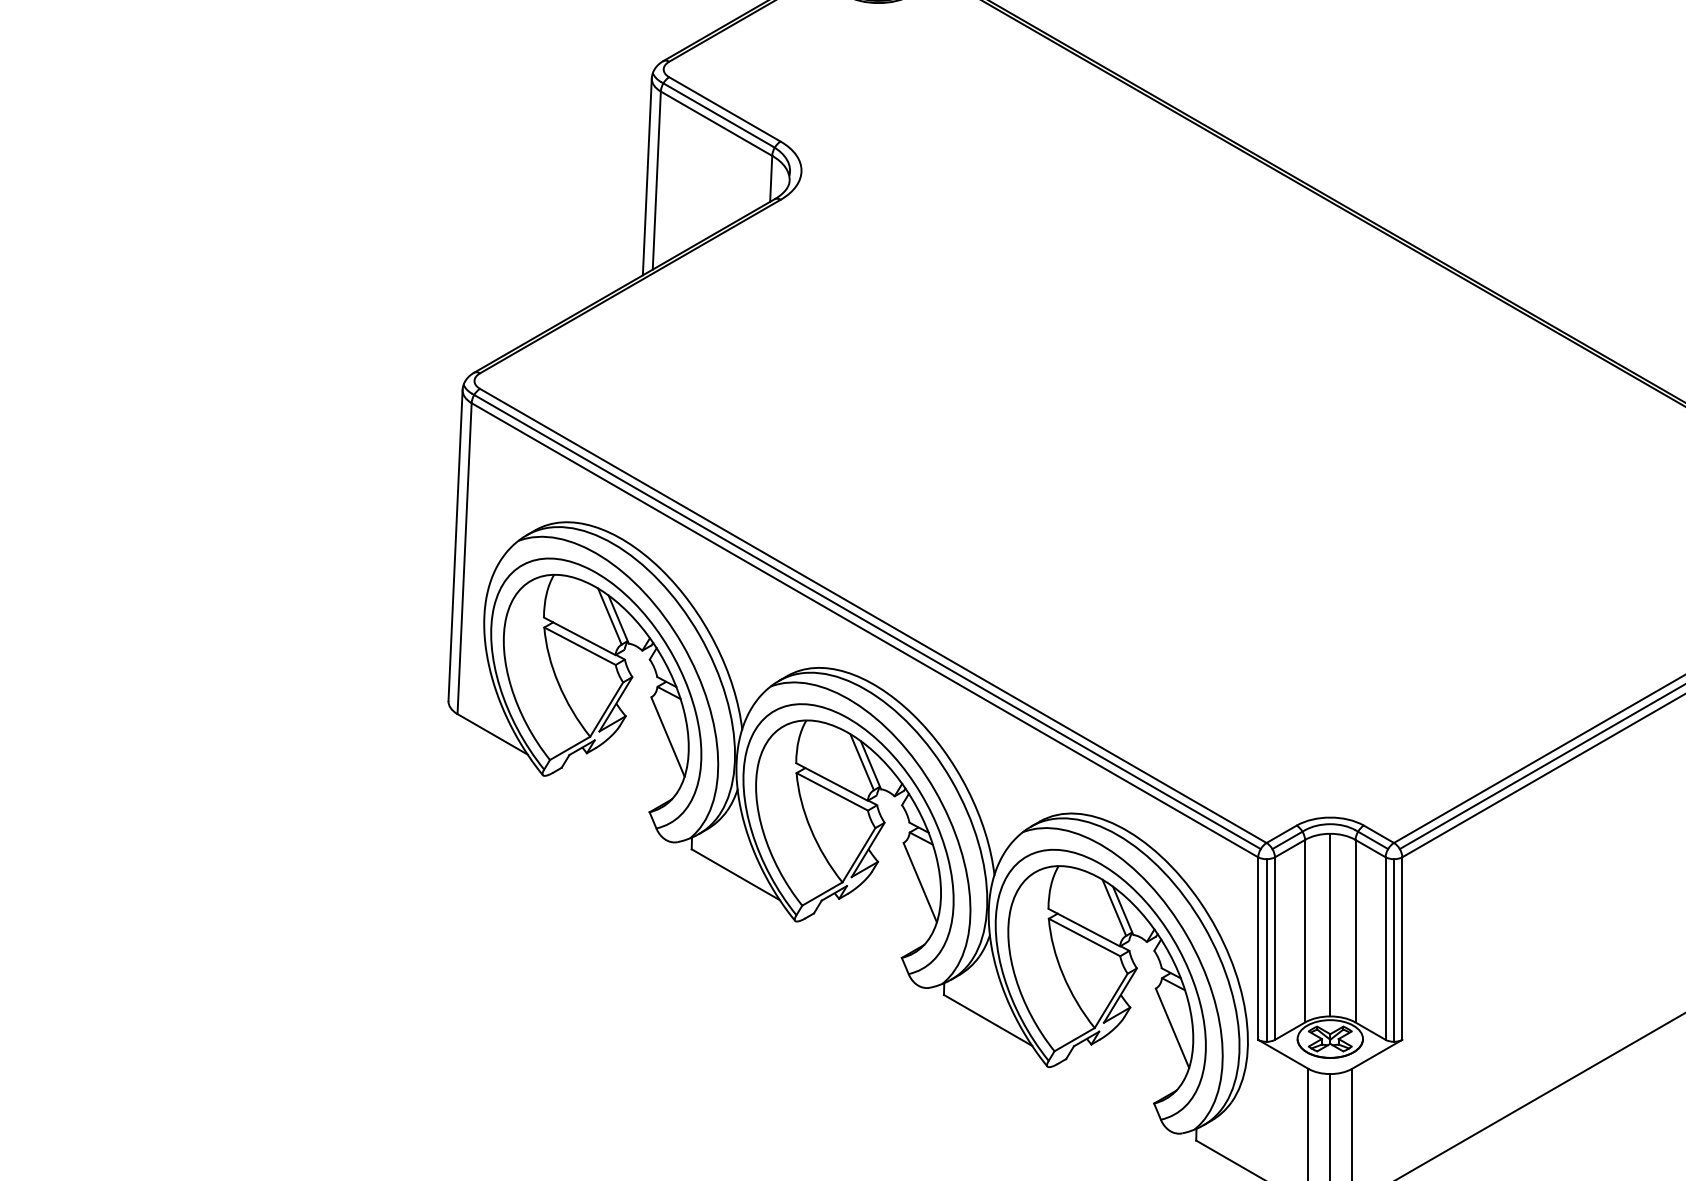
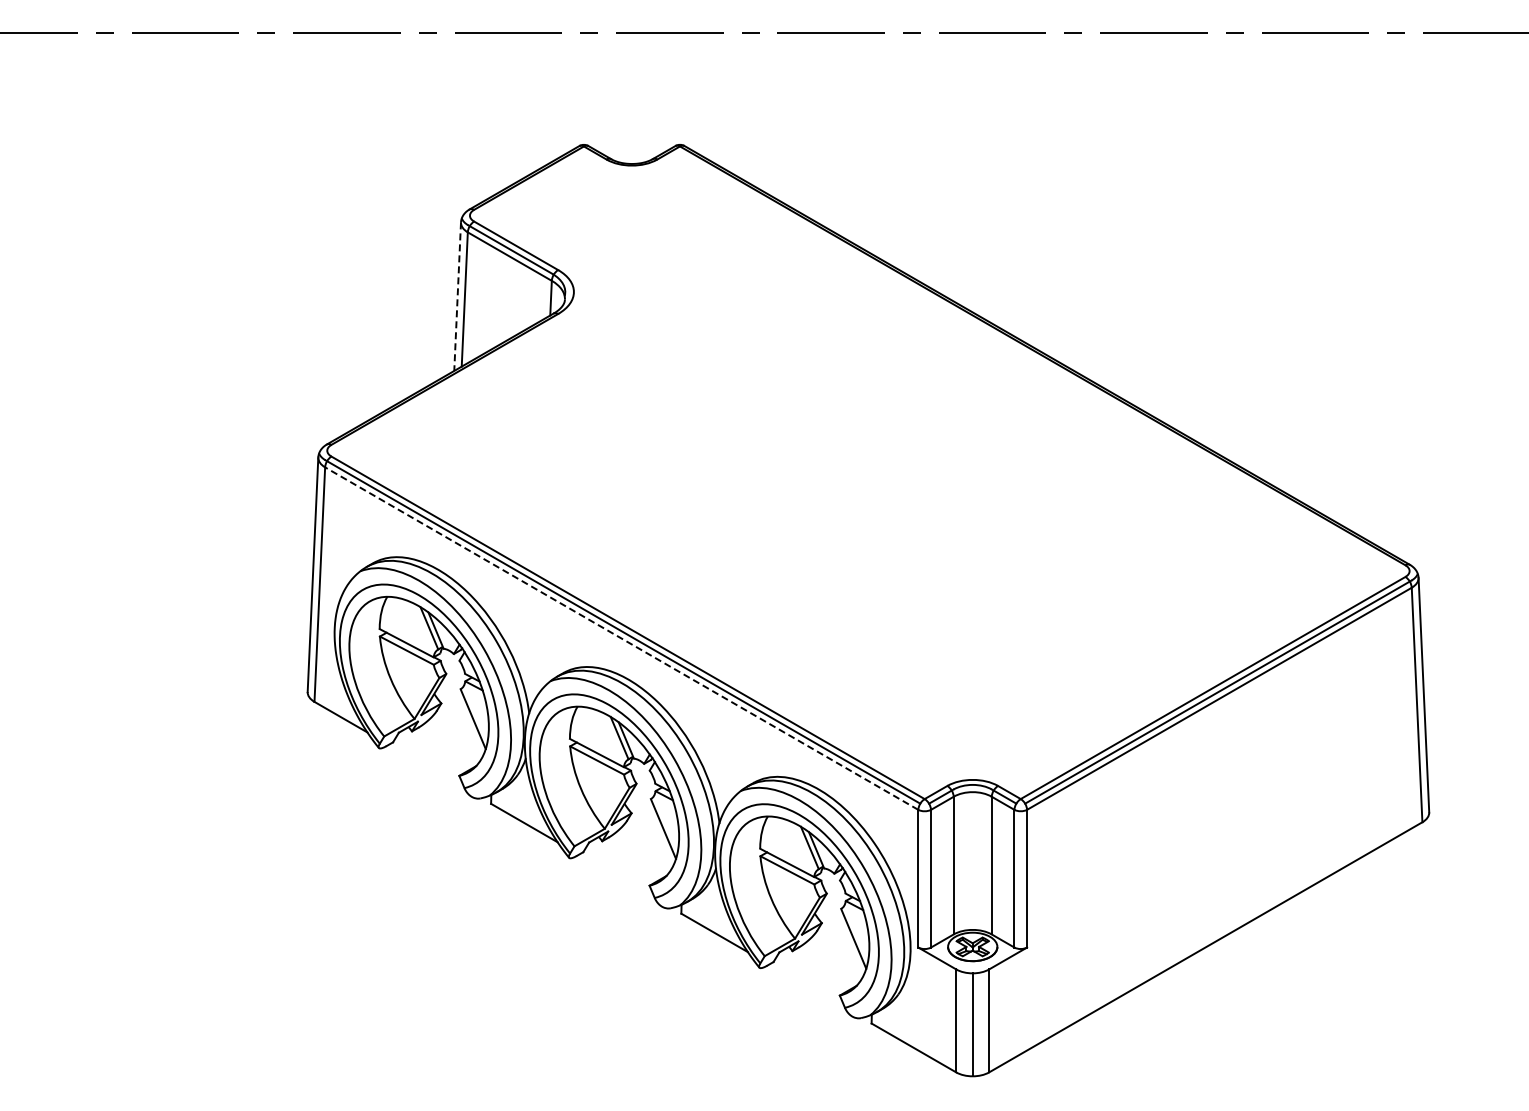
line: (647, 177) -> (457, 297), solid -> dashed
line: (864, 630) -> (621, 638), solid -> dashed
line: (1329, 924) -> (972, 860), removed
line: (1266, 950) -> (924, 880), removed
line: (1393, 950) -> (1020, 880), removed

